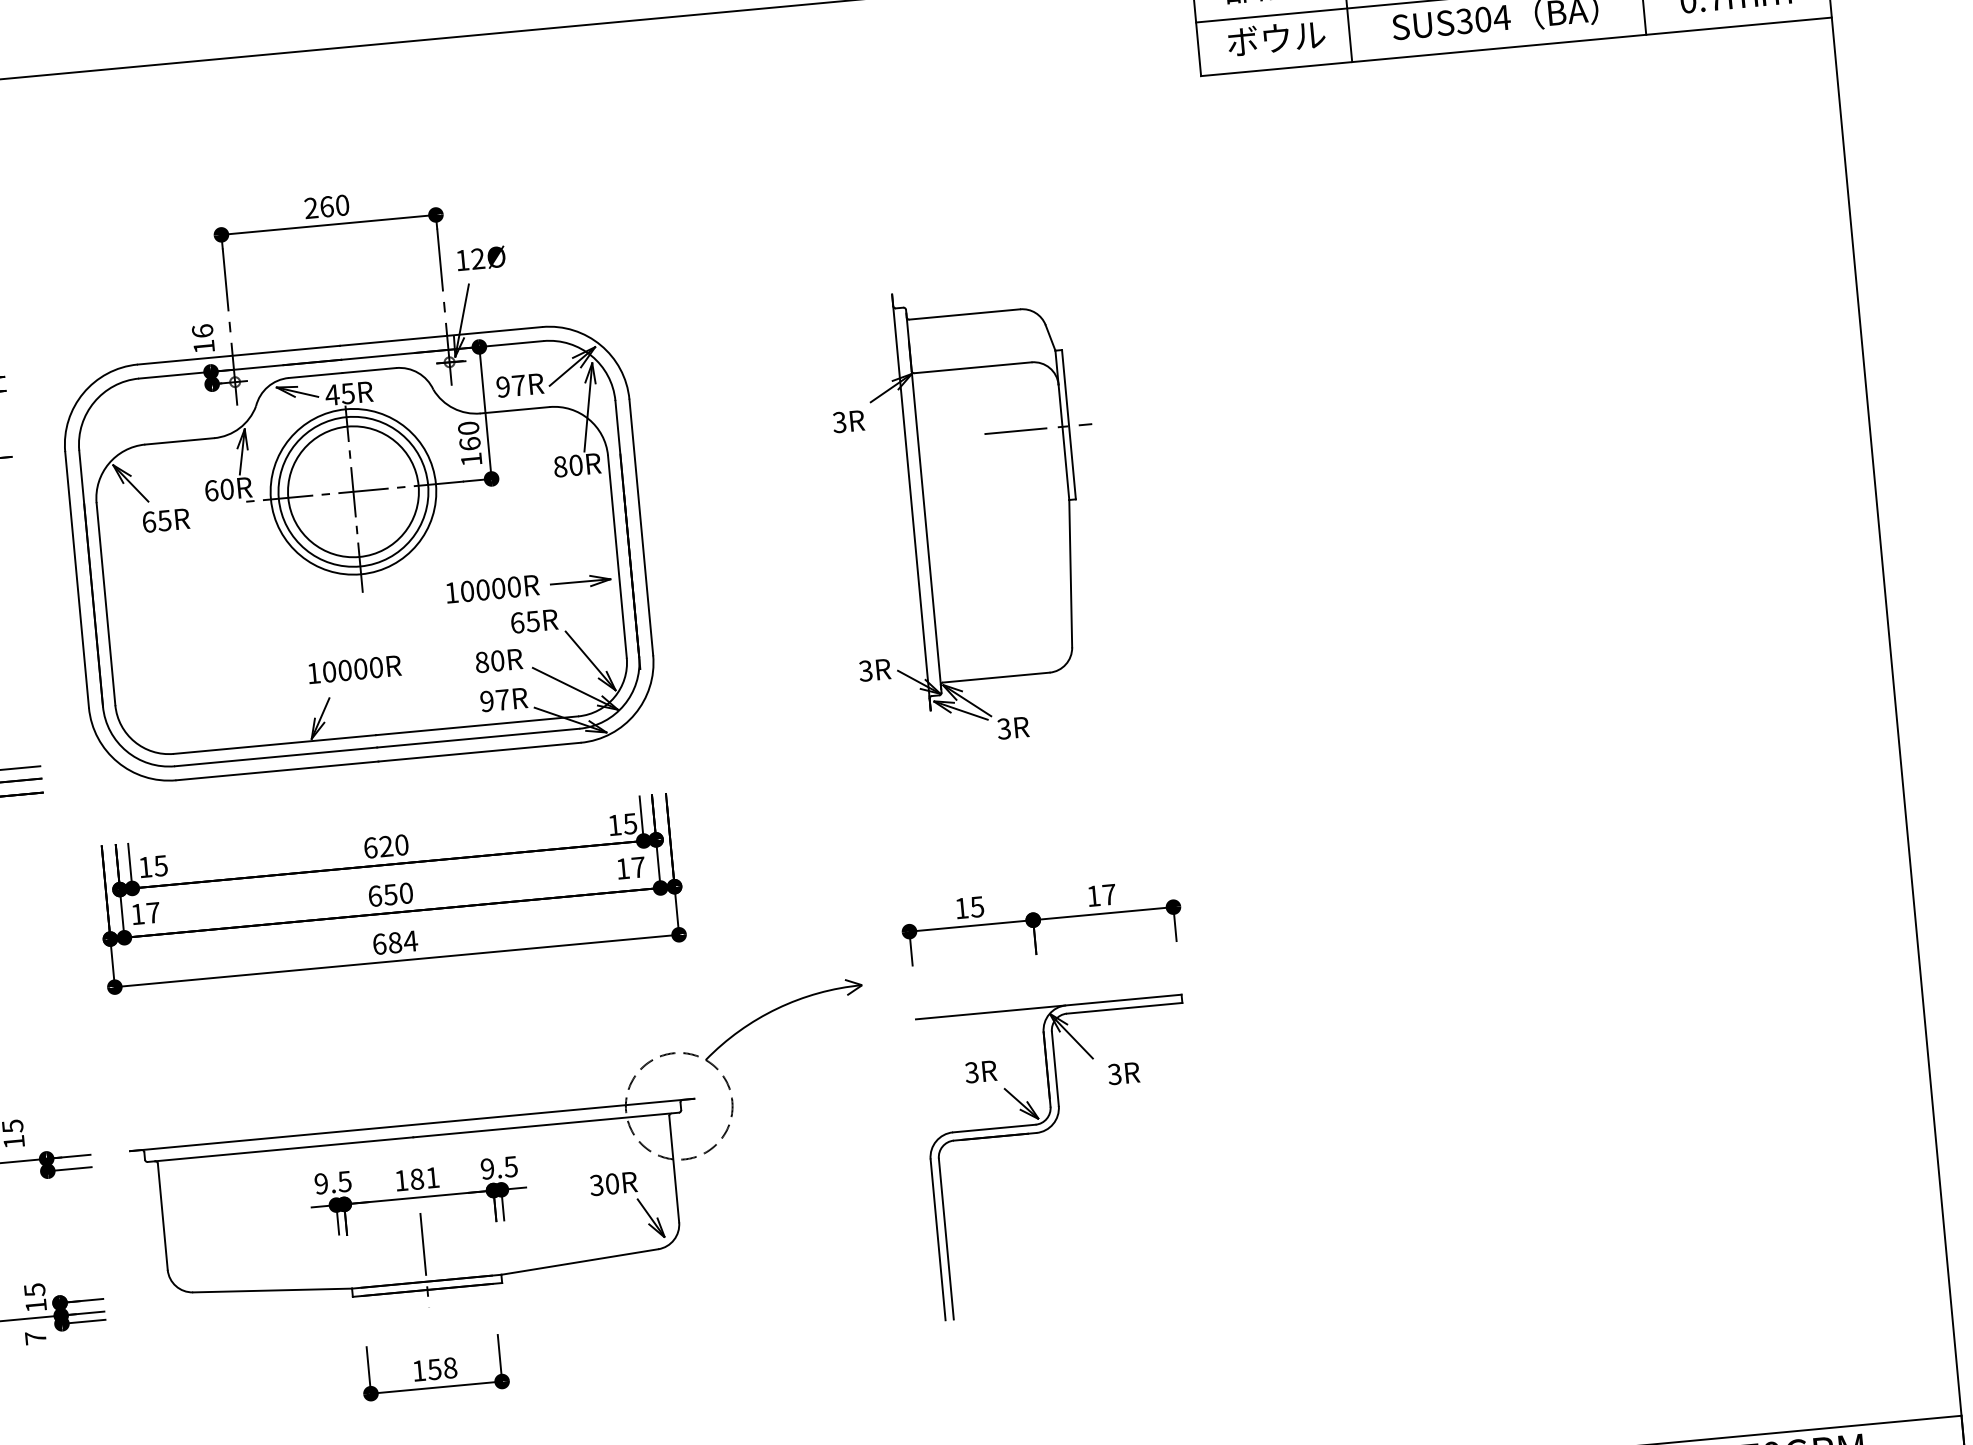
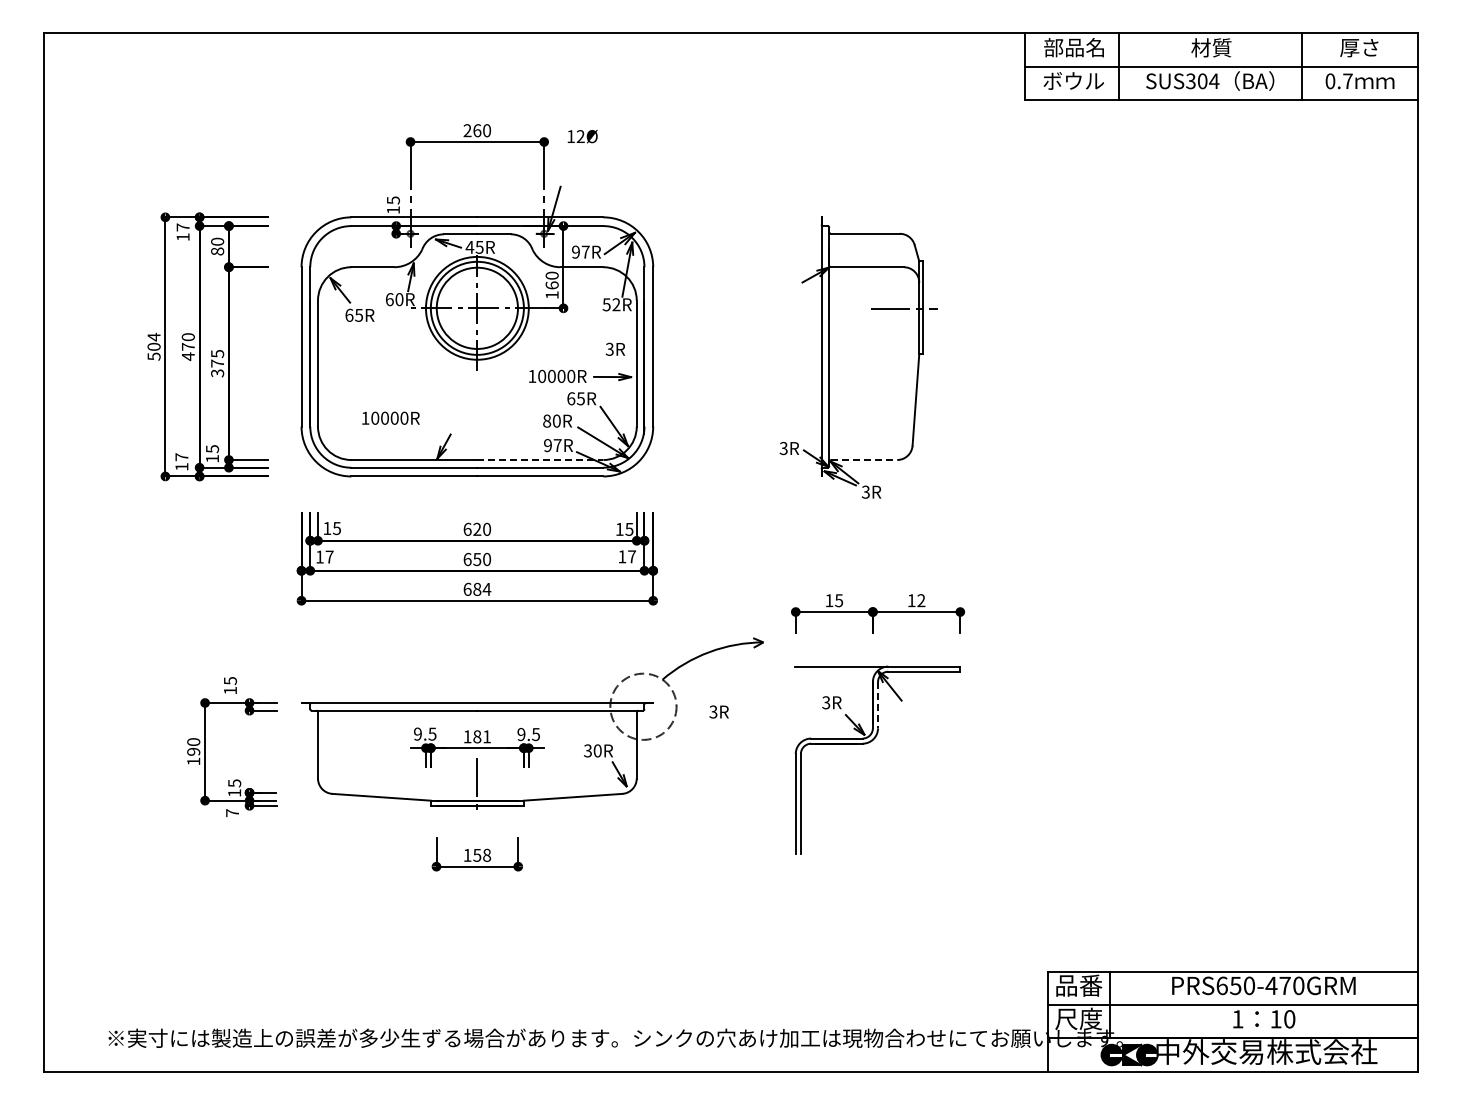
text: (480, 258) -> (582, 136), moved
text: (201, 331) -> (392, 200), 16 -> 15
text: (848, 420) -> (615, 348), moved
text: (568, 465) -> (611, 304), 80R -> 52R
text: (353, 668) -> (390, 417), moved
line: (997, 678) -> (864, 460), solid -> dashed
line: (477, 726) -> (540, 460), solid -> dashed
text: (1109, 894) -> (921, 600), 17 -> 12
line: (1056, 1069) -> (878, 705), solid -> dashed
text: (1122, 1072) -> (718, 711), moved

